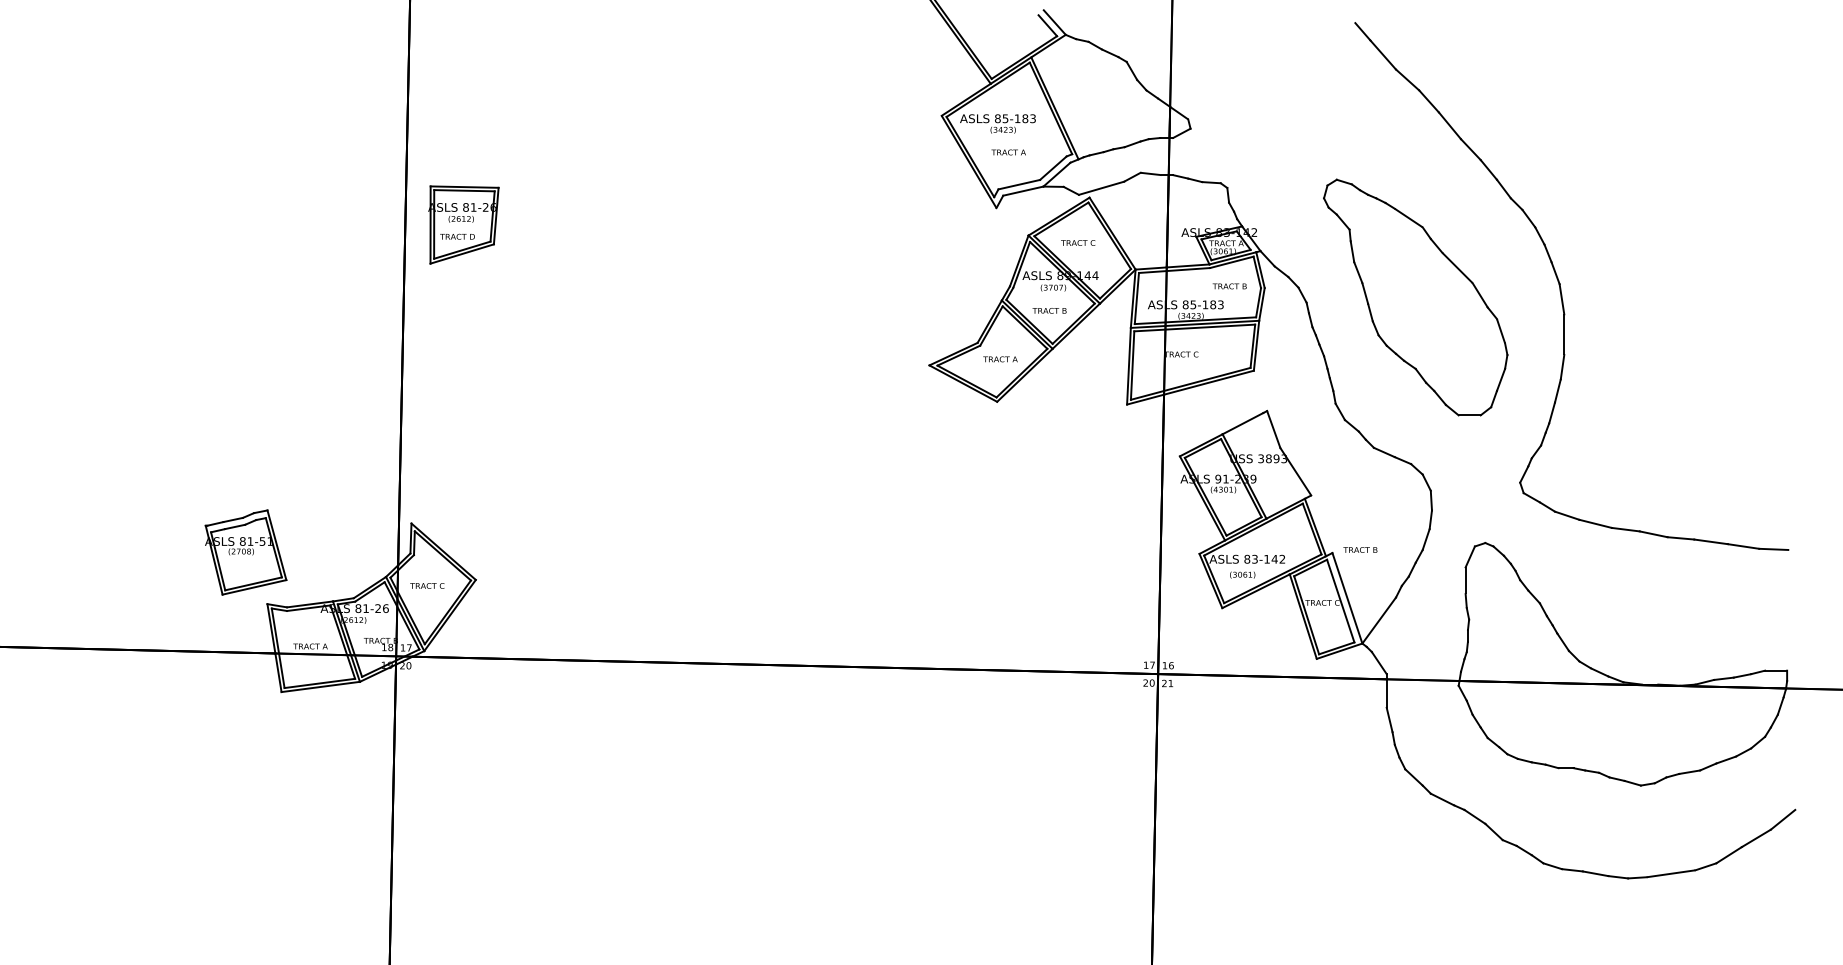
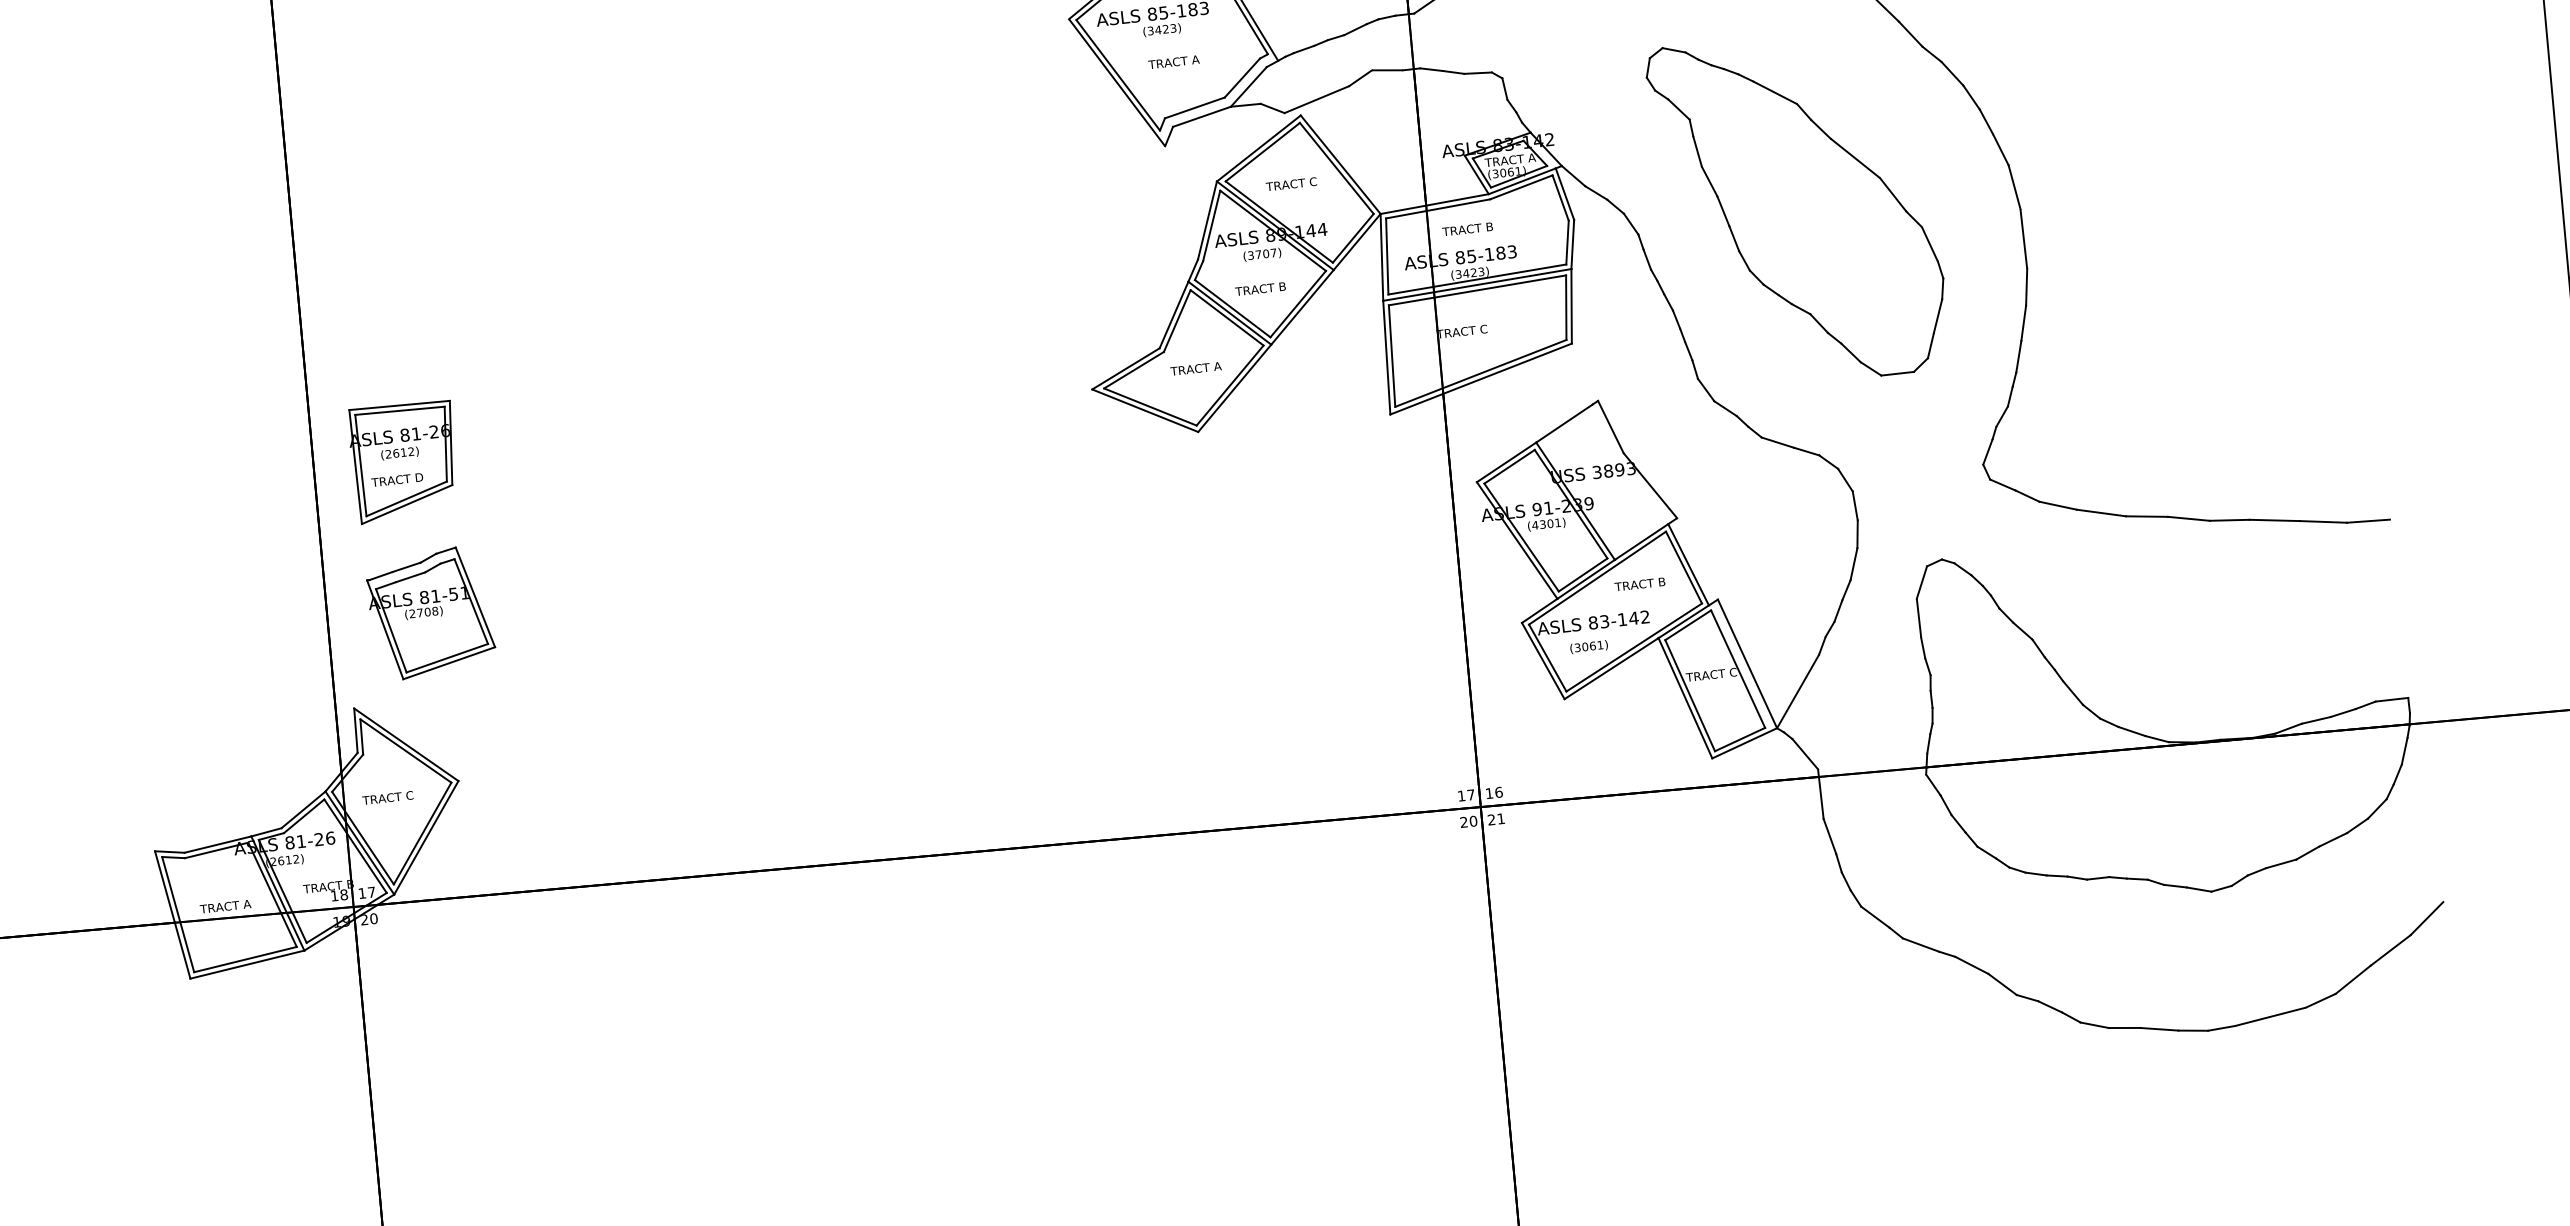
part: (463, 224) -> (404, 460), moved
text: (1229, 286) -> (1467, 229), moved
text: (1360, 549) -> (1640, 583), moved
part: (245, 552) -> (430, 613), moved

